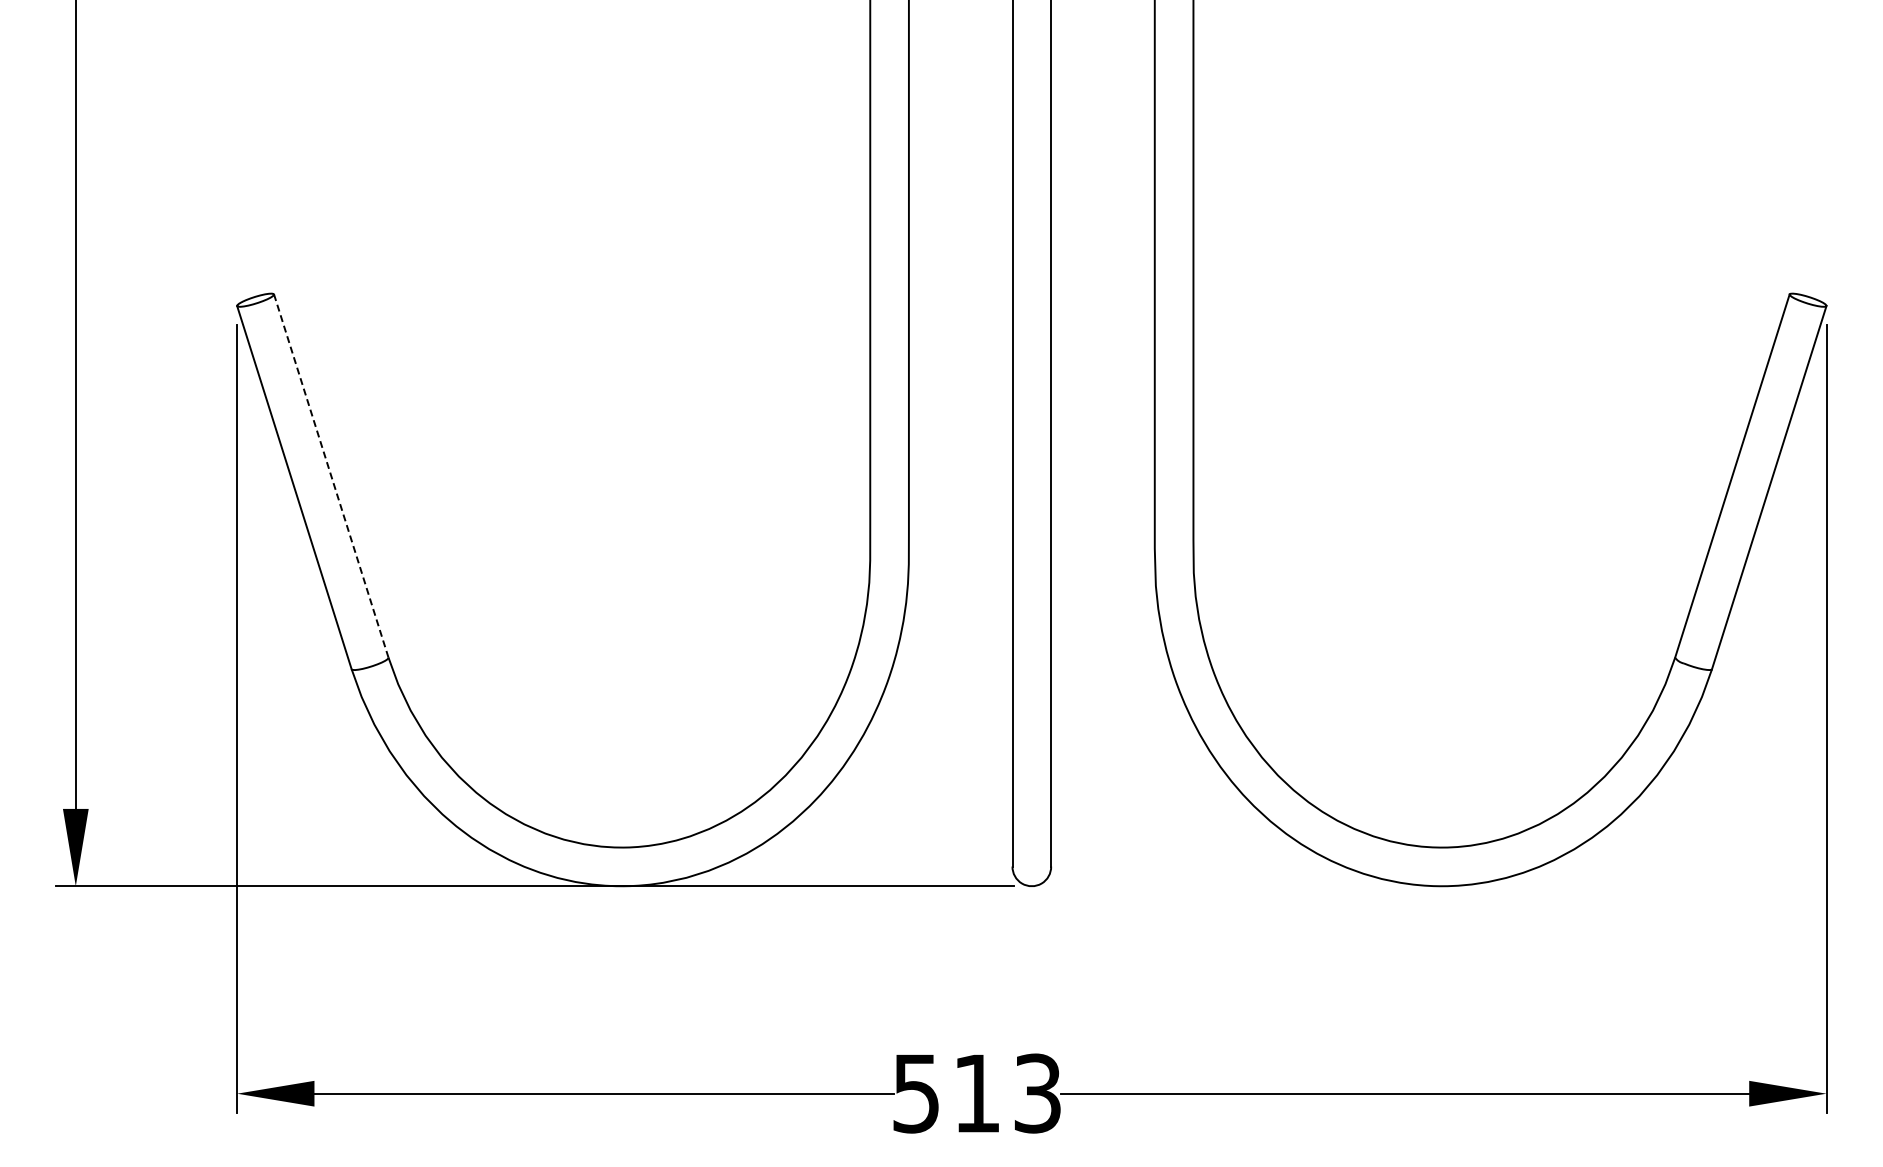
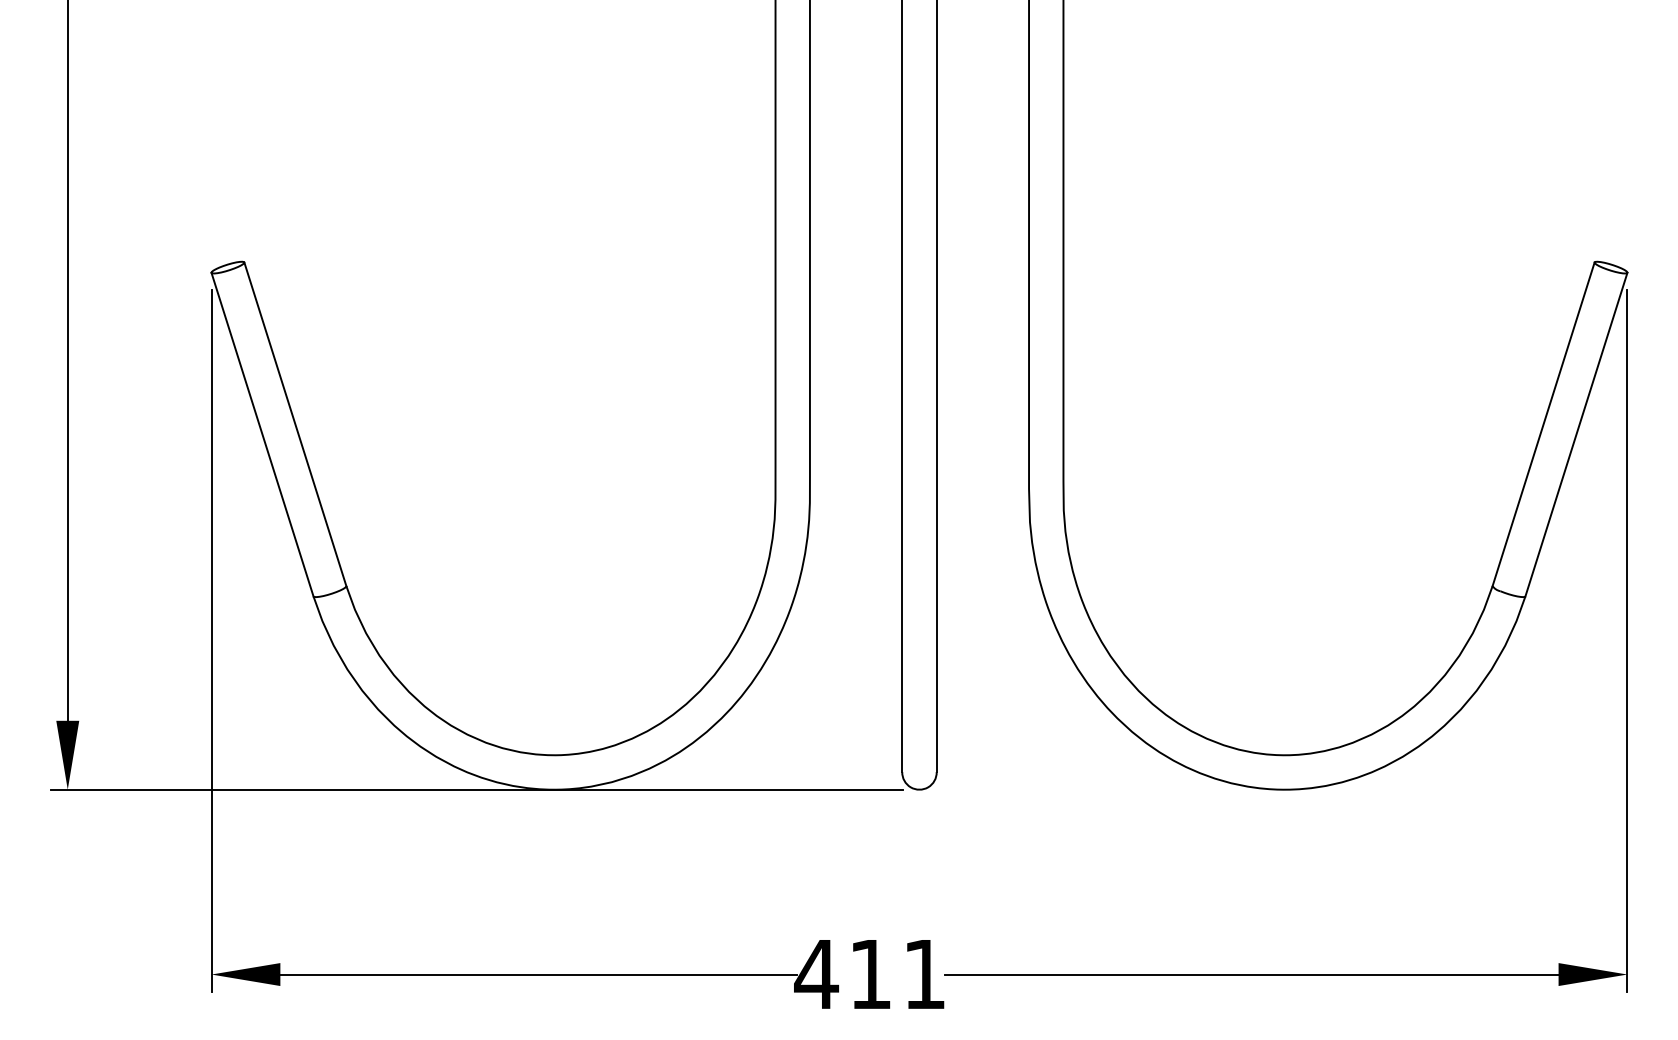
line: (331, 475) -> (295, 423), dashed -> solid
text: (975, 1093) -> (869, 974), 513 -> 411

